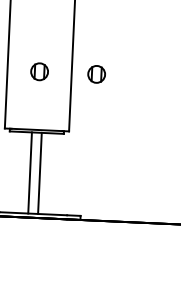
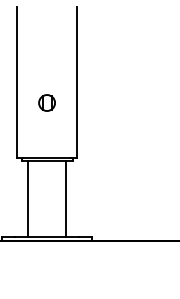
part: (96, 73) -> (100, 102), removed
line: (30, 172) -> (66, 198), moved
line: (39, 172) -> (27, 198), moved

